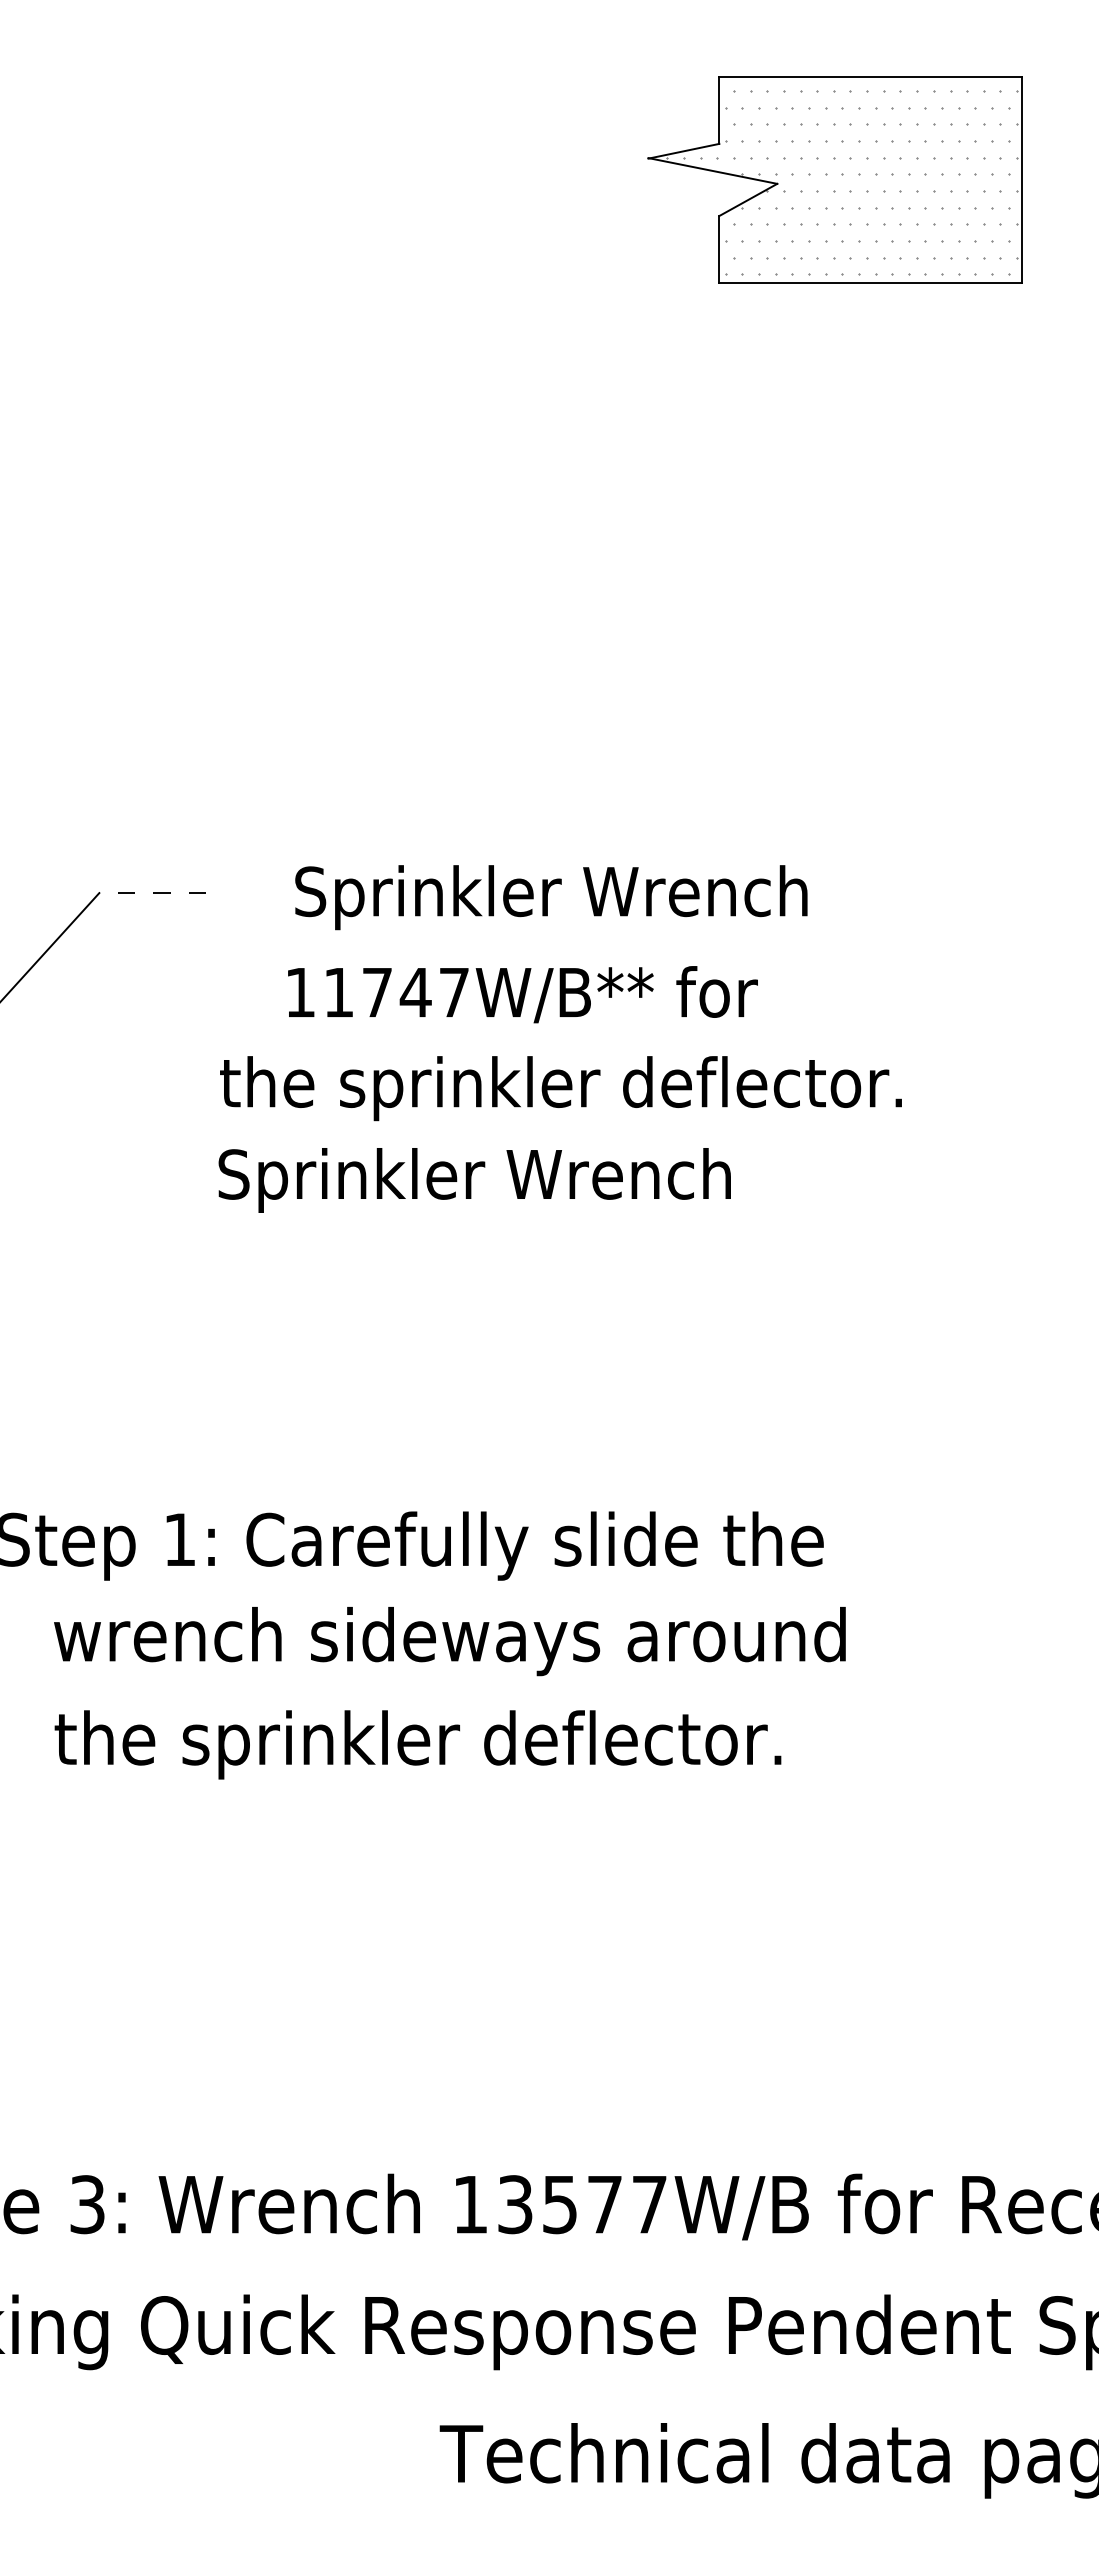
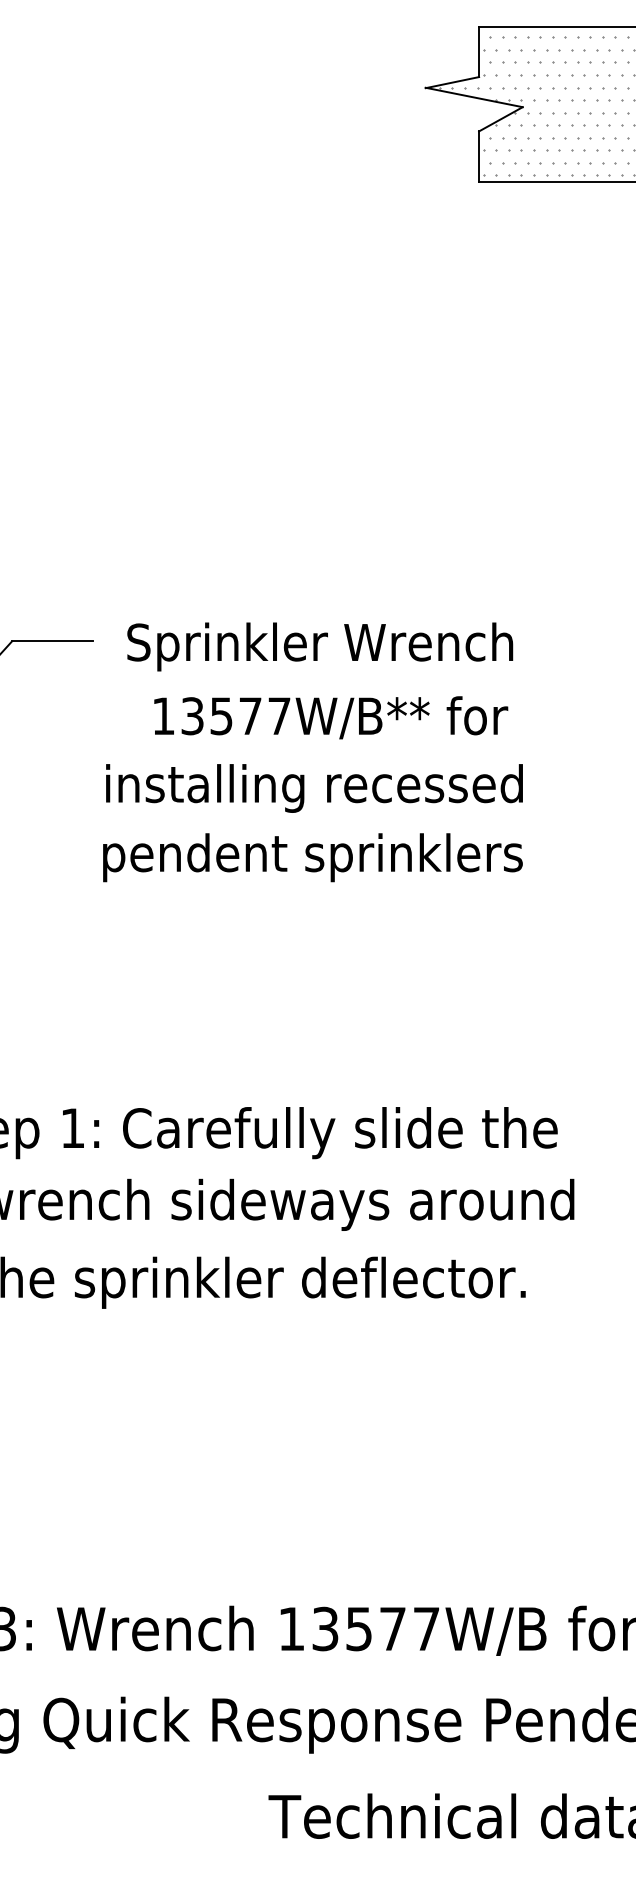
line: (152, 893) -> (52, 641), dashed -> solid
text: (551, 897) -> (320, 646), moved
text: (377, 992) -> (221, 716), 11747W/B** -> 13577W/B**
text: (560, 1088) -> (359, 788), the sprinkler deflector. -> installing recessed
text: (497, 1180) -> (312, 857), Sprinkler Wrench -> pendent sprinklers

